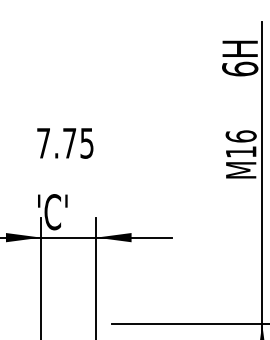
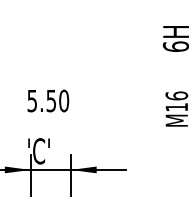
text: (65, 142) -> (48, 100), 7.75 -> 5.50

